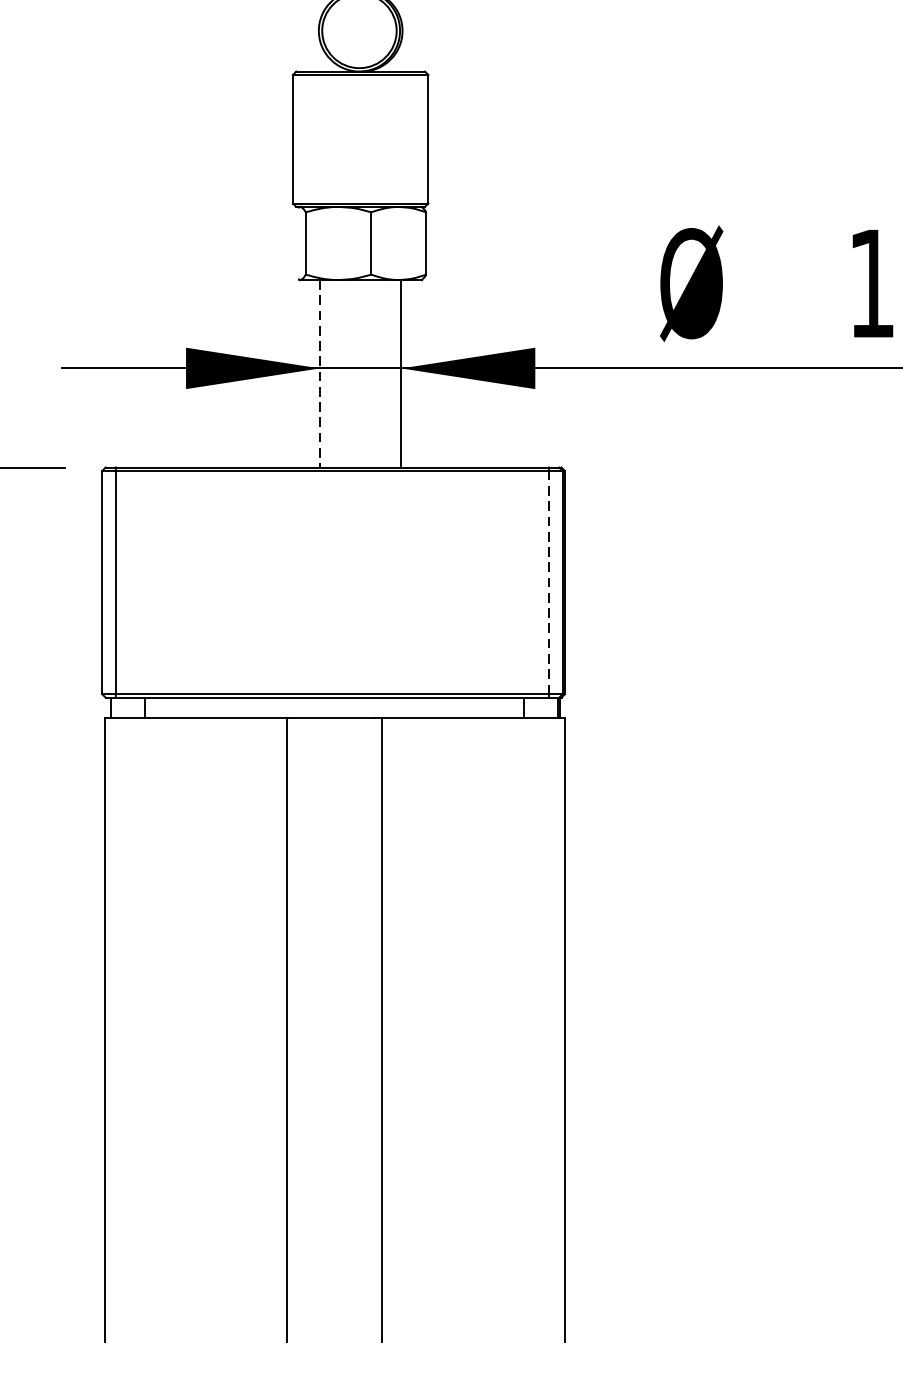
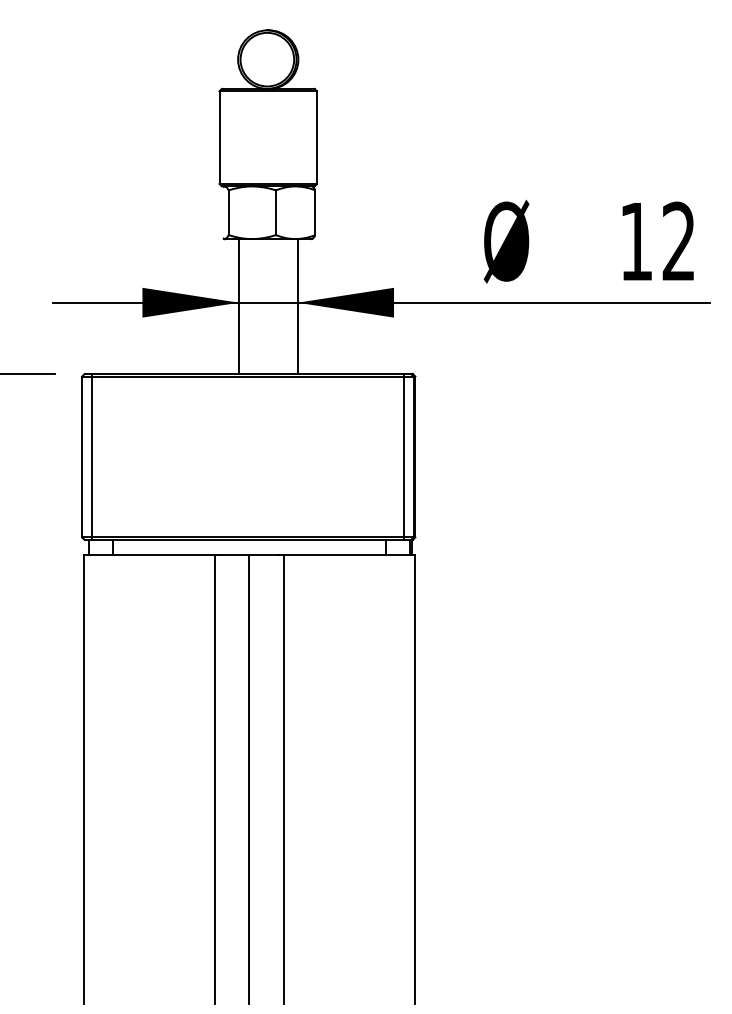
line: (320, 373) -> (239, 306), dashed -> solid
line: (548, 581) -> (403, 456), dashed -> solid
line: (334, 1028) -> (249, 778), added

